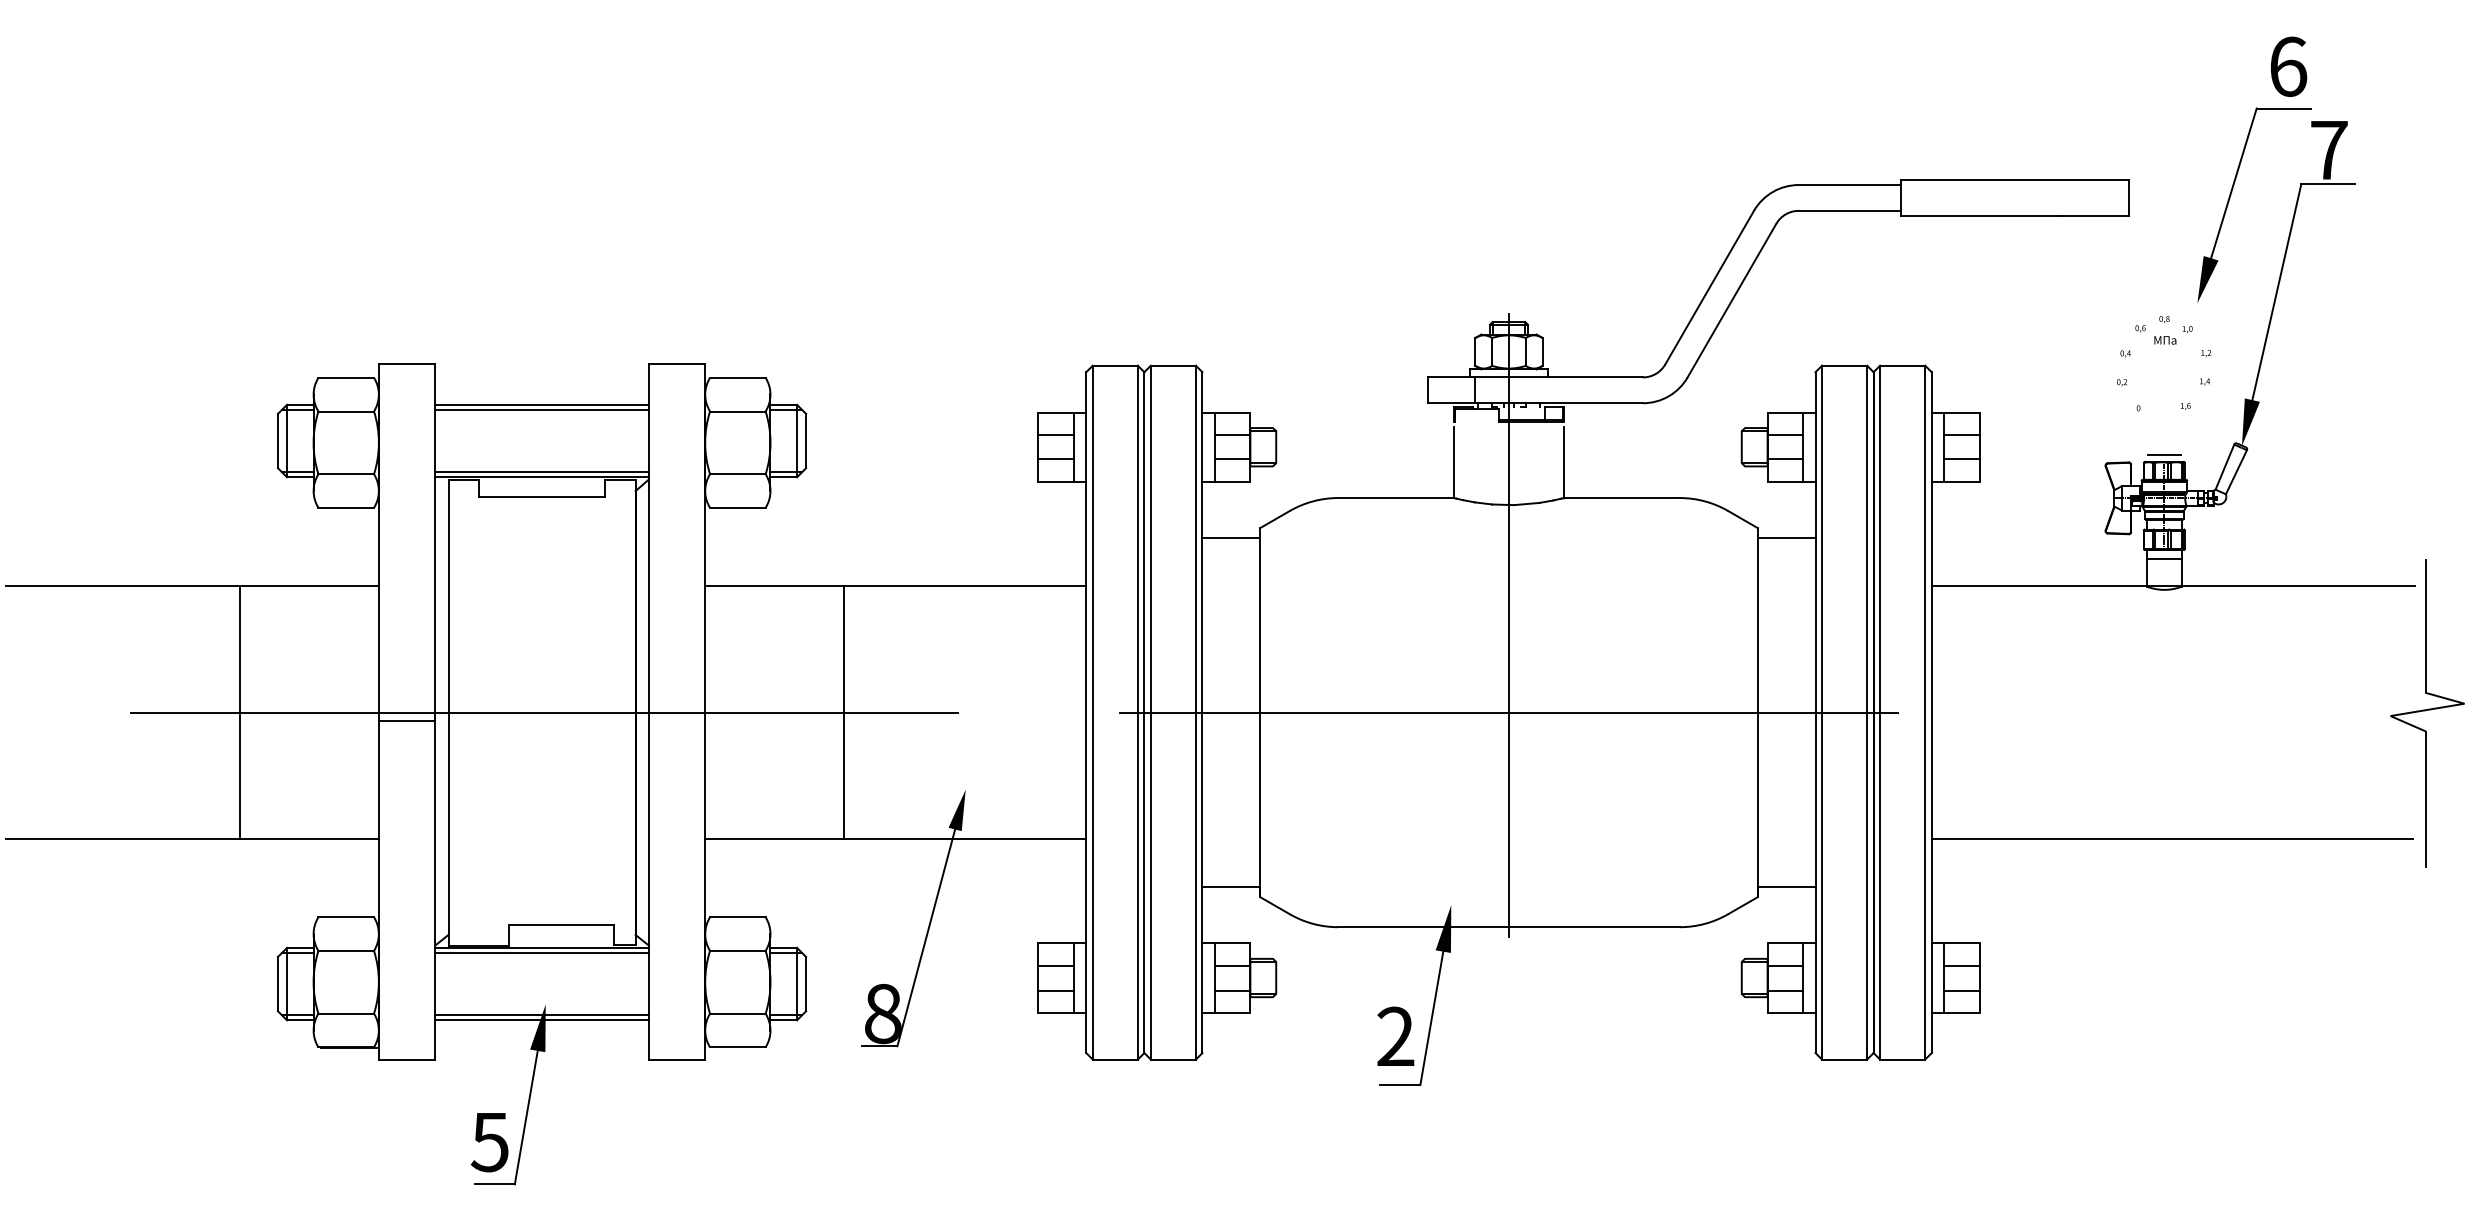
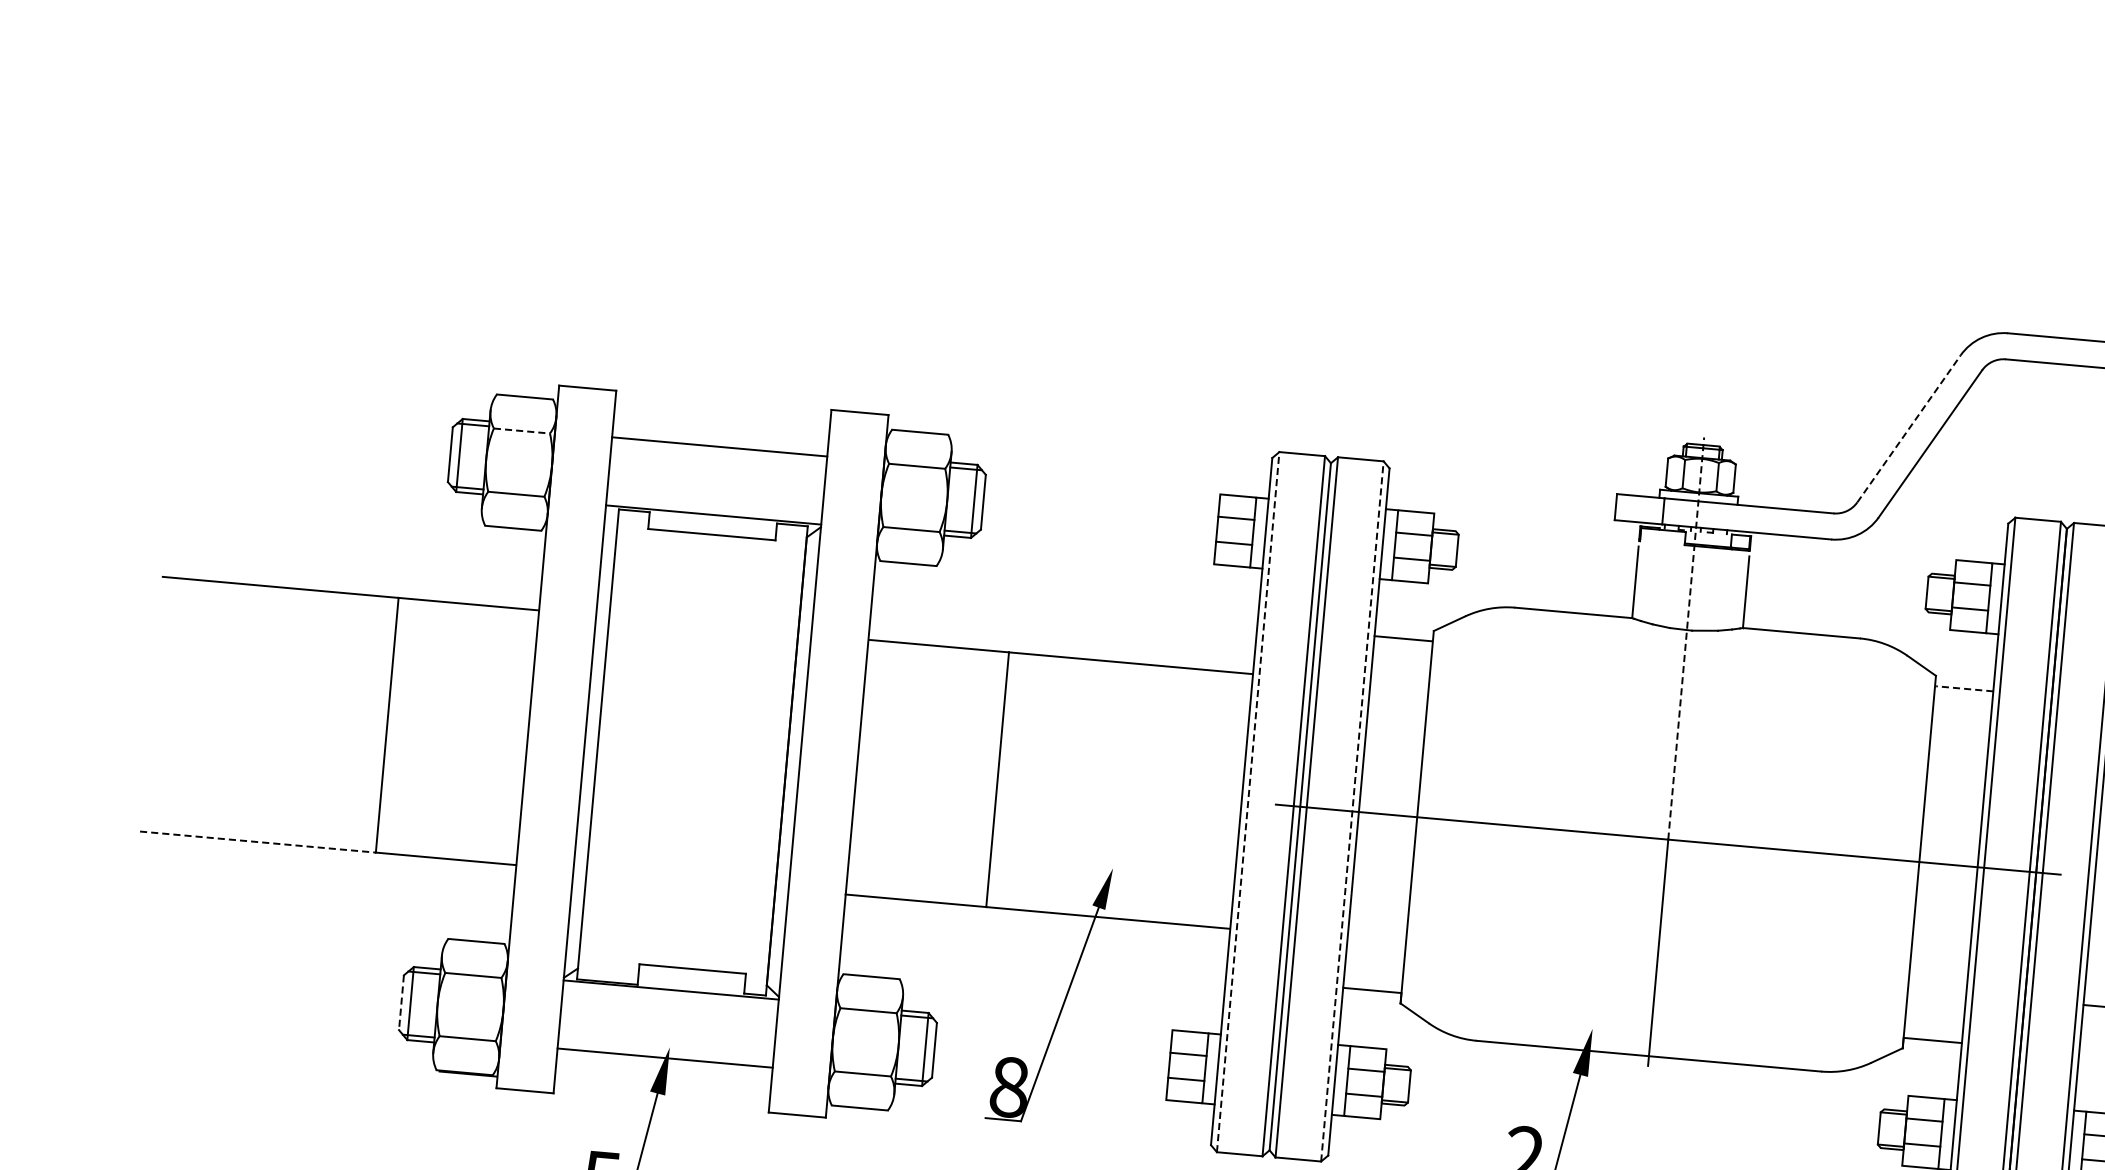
line: (1709, 287) -> (1908, 428), solid -> dashed
line: (541, 404) -> (719, 441), removed
line: (346, 411) -> (522, 431), solid -> dashed
line: (541, 472) -> (713, 510), removed
line: (1509, 512) -> (1686, 637), solid -> dashed
line: (1786, 538) -> (1964, 688), solid -> dashed
line: (1092, 712) -> (1247, 801), solid -> dashed
line: (1196, 712) -> (1352, 811), solid -> dashed
line: (544, 713) -> (694, 753), removed
line: (406, 720) -> (554, 748), removed
line: (122, 838) -> (257, 841), solid -> dashed
line: (541, 952) -> (670, 994), removed
line: (277, 984) -> (400, 1003), solid -> dashed
line: (541, 1020) -> (664, 1063), removed

